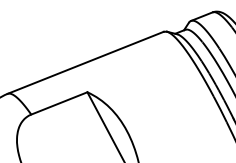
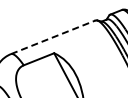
line: (86, 63) -> (53, 37), solid -> dashed

